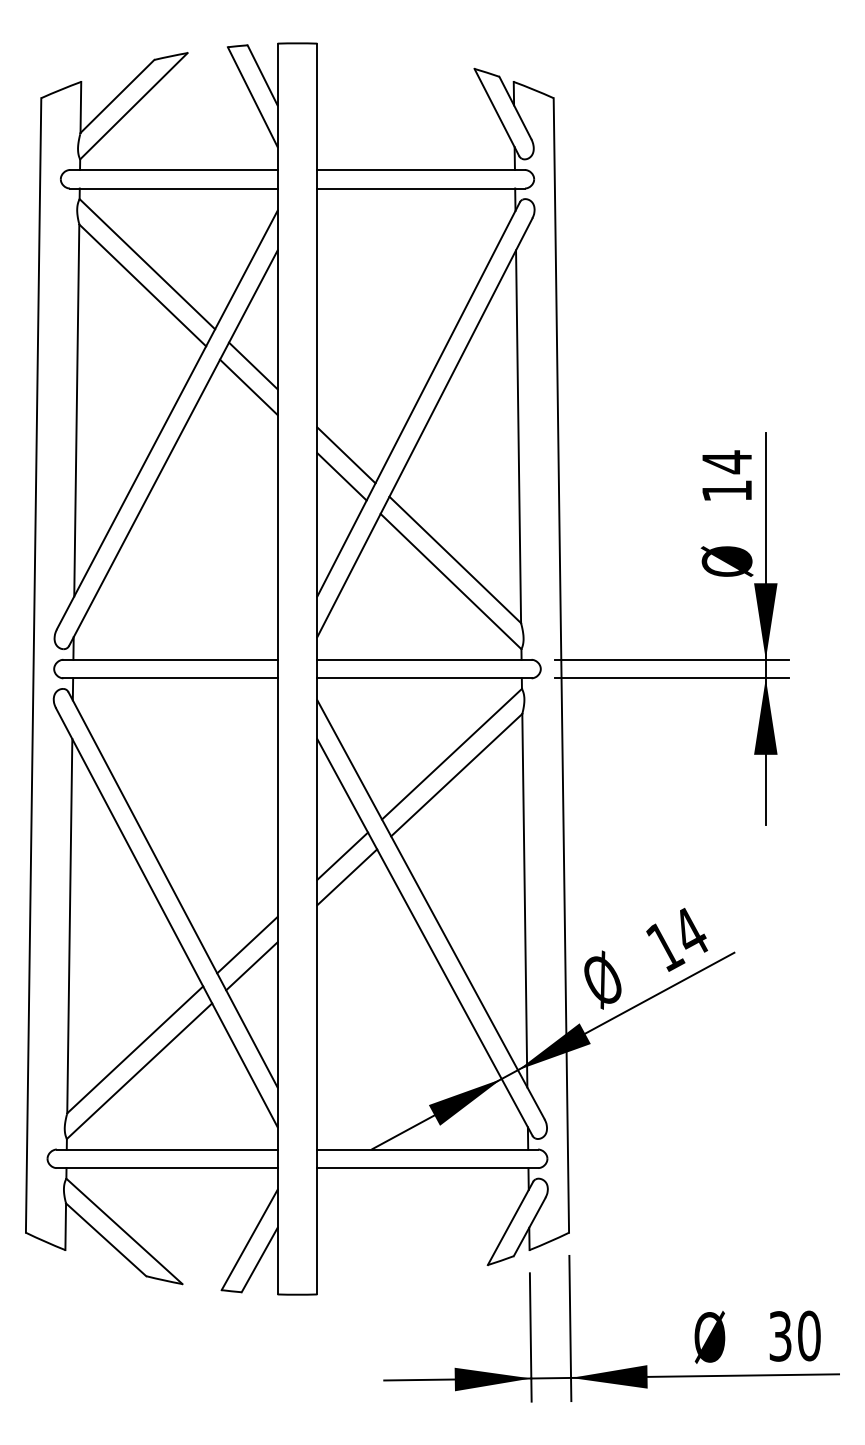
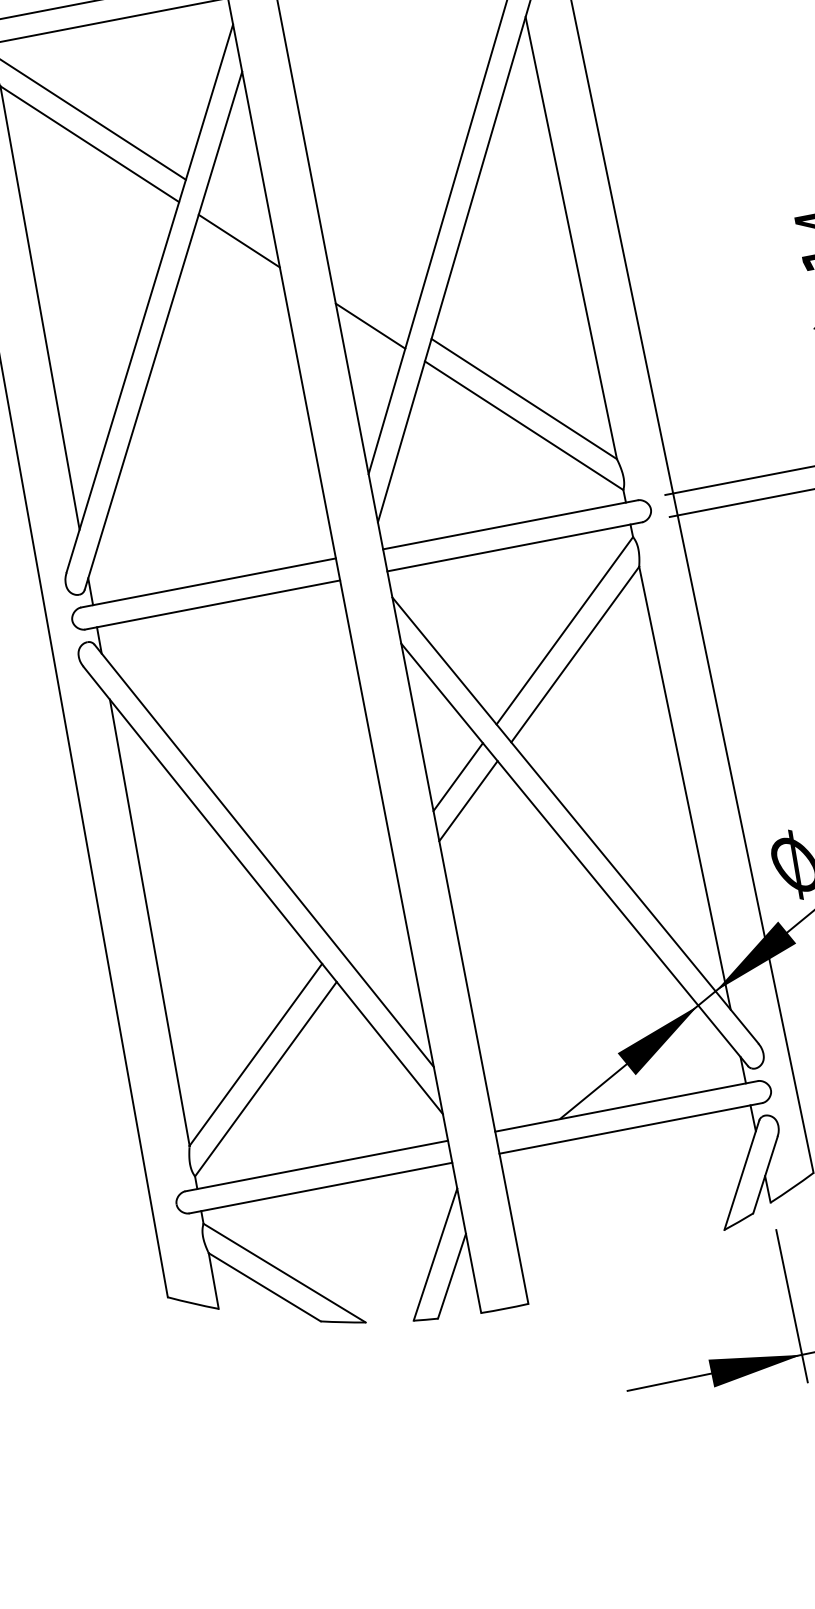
line: (253, 365) -> (239, 214), removed
line: (346, 455) -> (371, 299), removed
line: (247, 944) -> (365, 903), removed
line: (251, 966) -> (375, 929), removed

